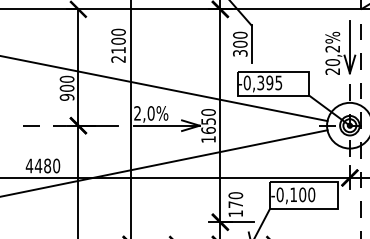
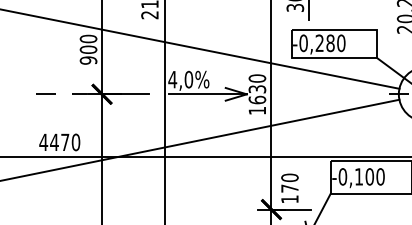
text: (269, 82) -> (330, 42), -0,395 -> -0,280
text: (137, 113) -> (172, 79), 2,0% -> 4,0%
text: (207, 121) -> (256, 89), 1650 -> 1630
text: (47, 165) -> (65, 141), 4480 -> 4470

